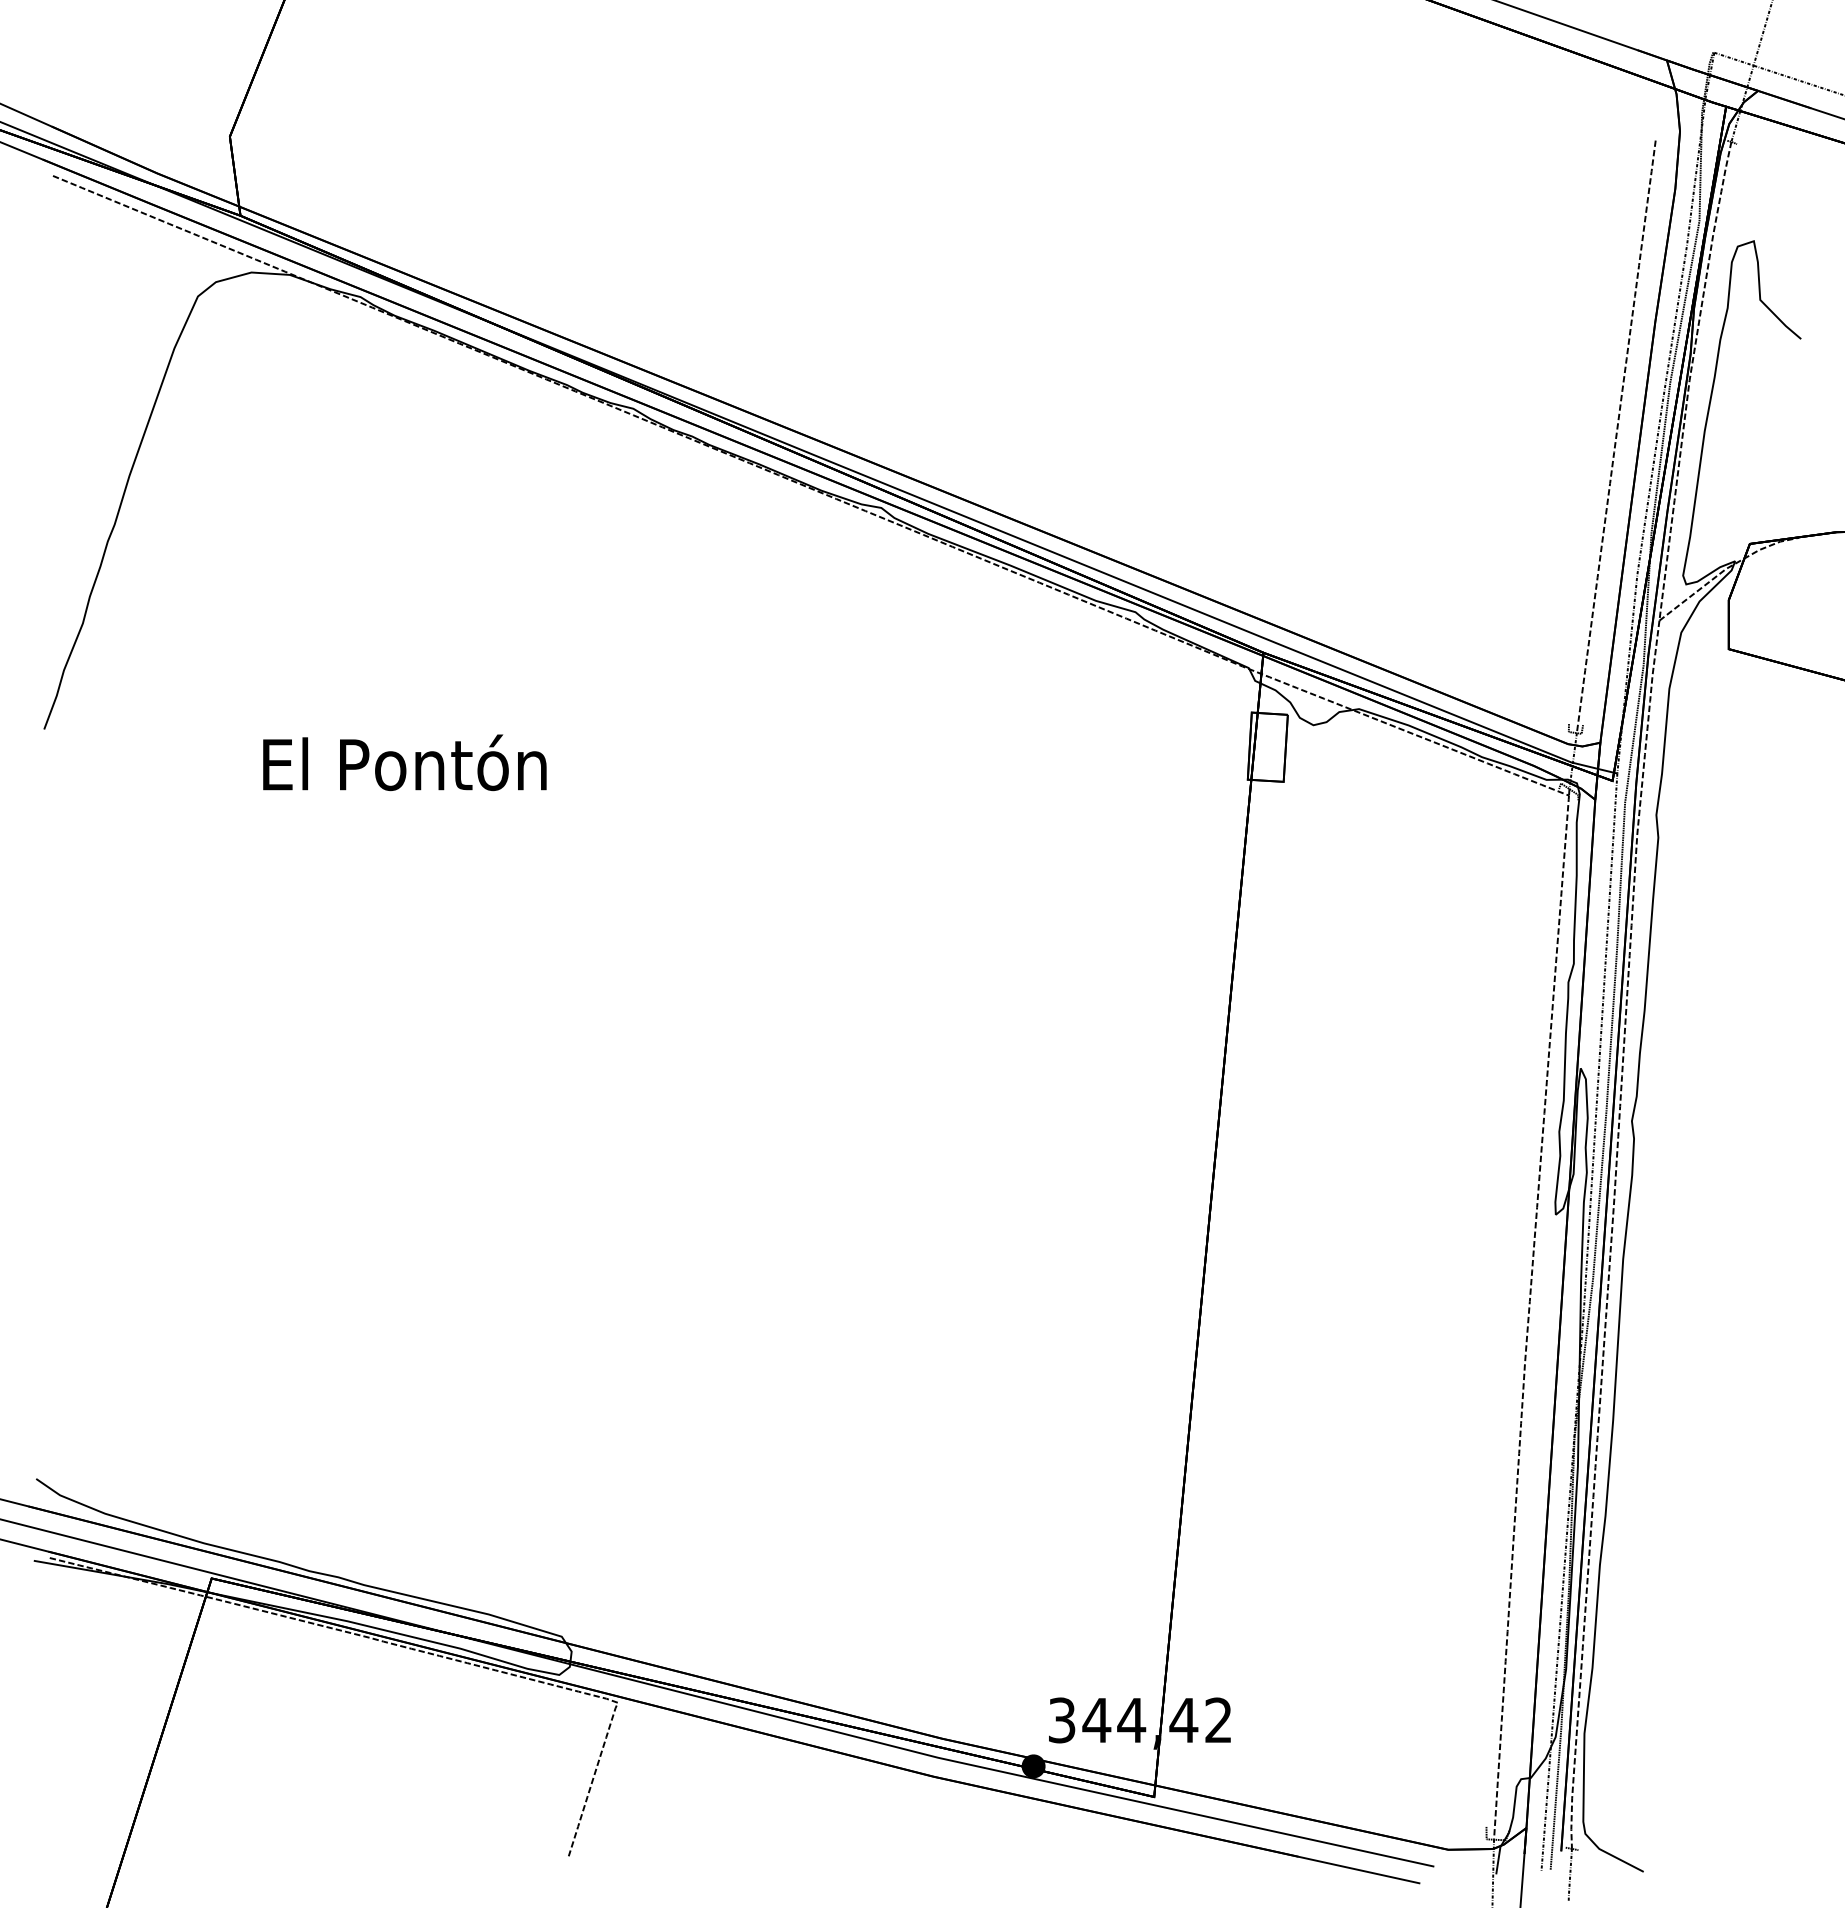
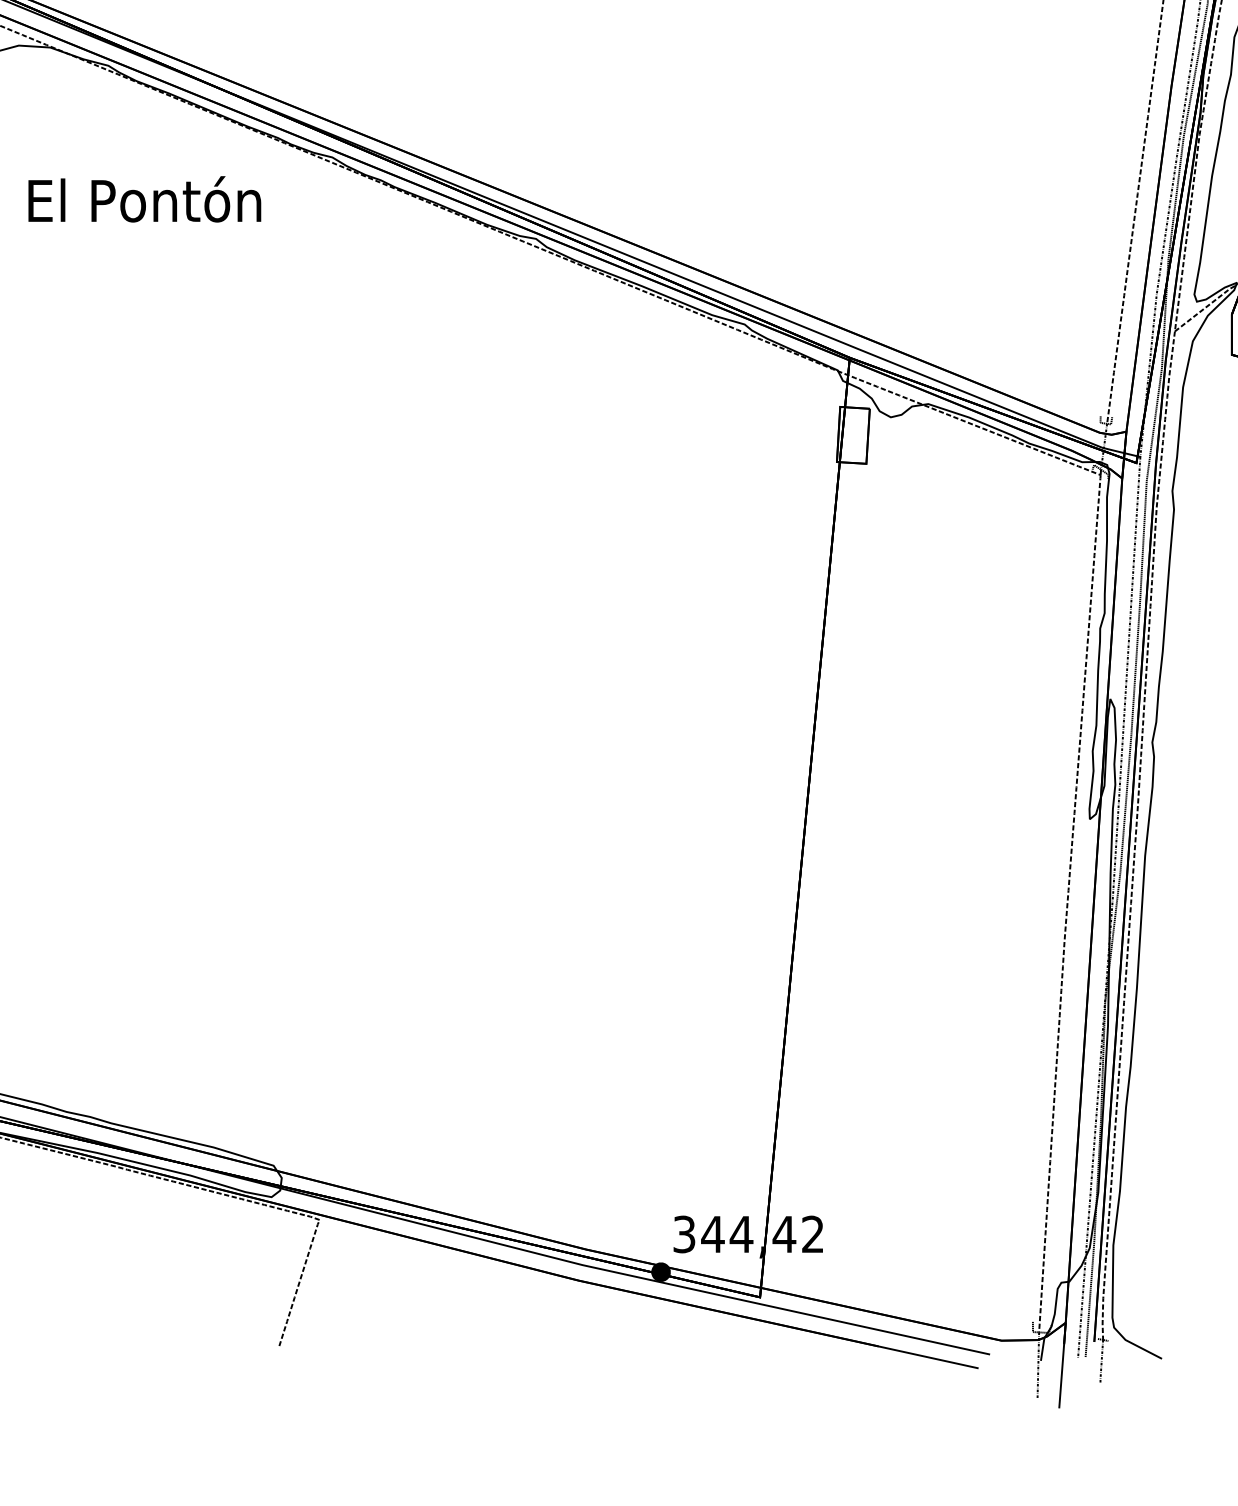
text: (404, 762) -> (144, 199), moved

